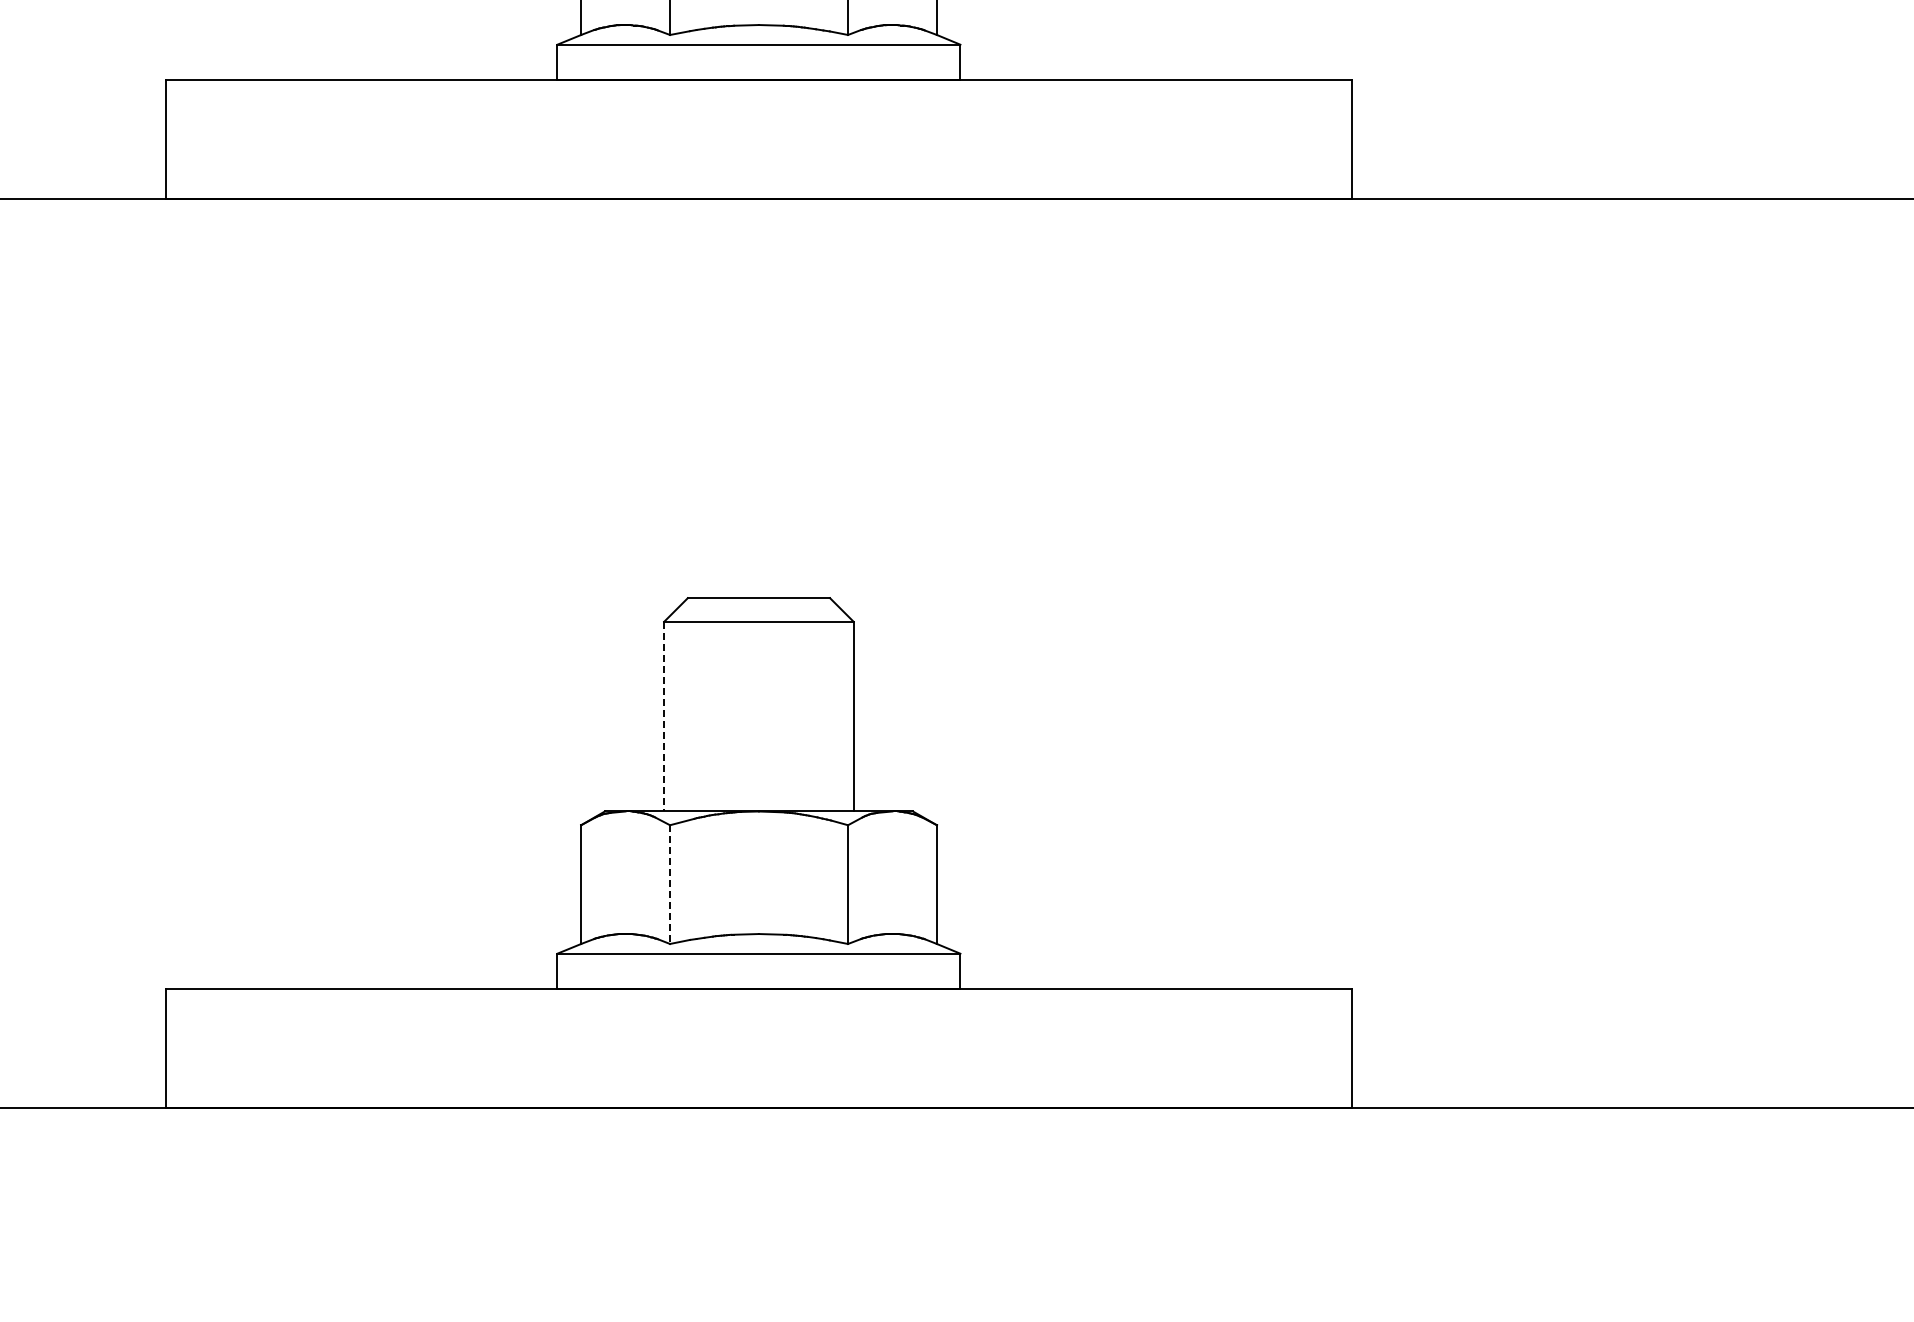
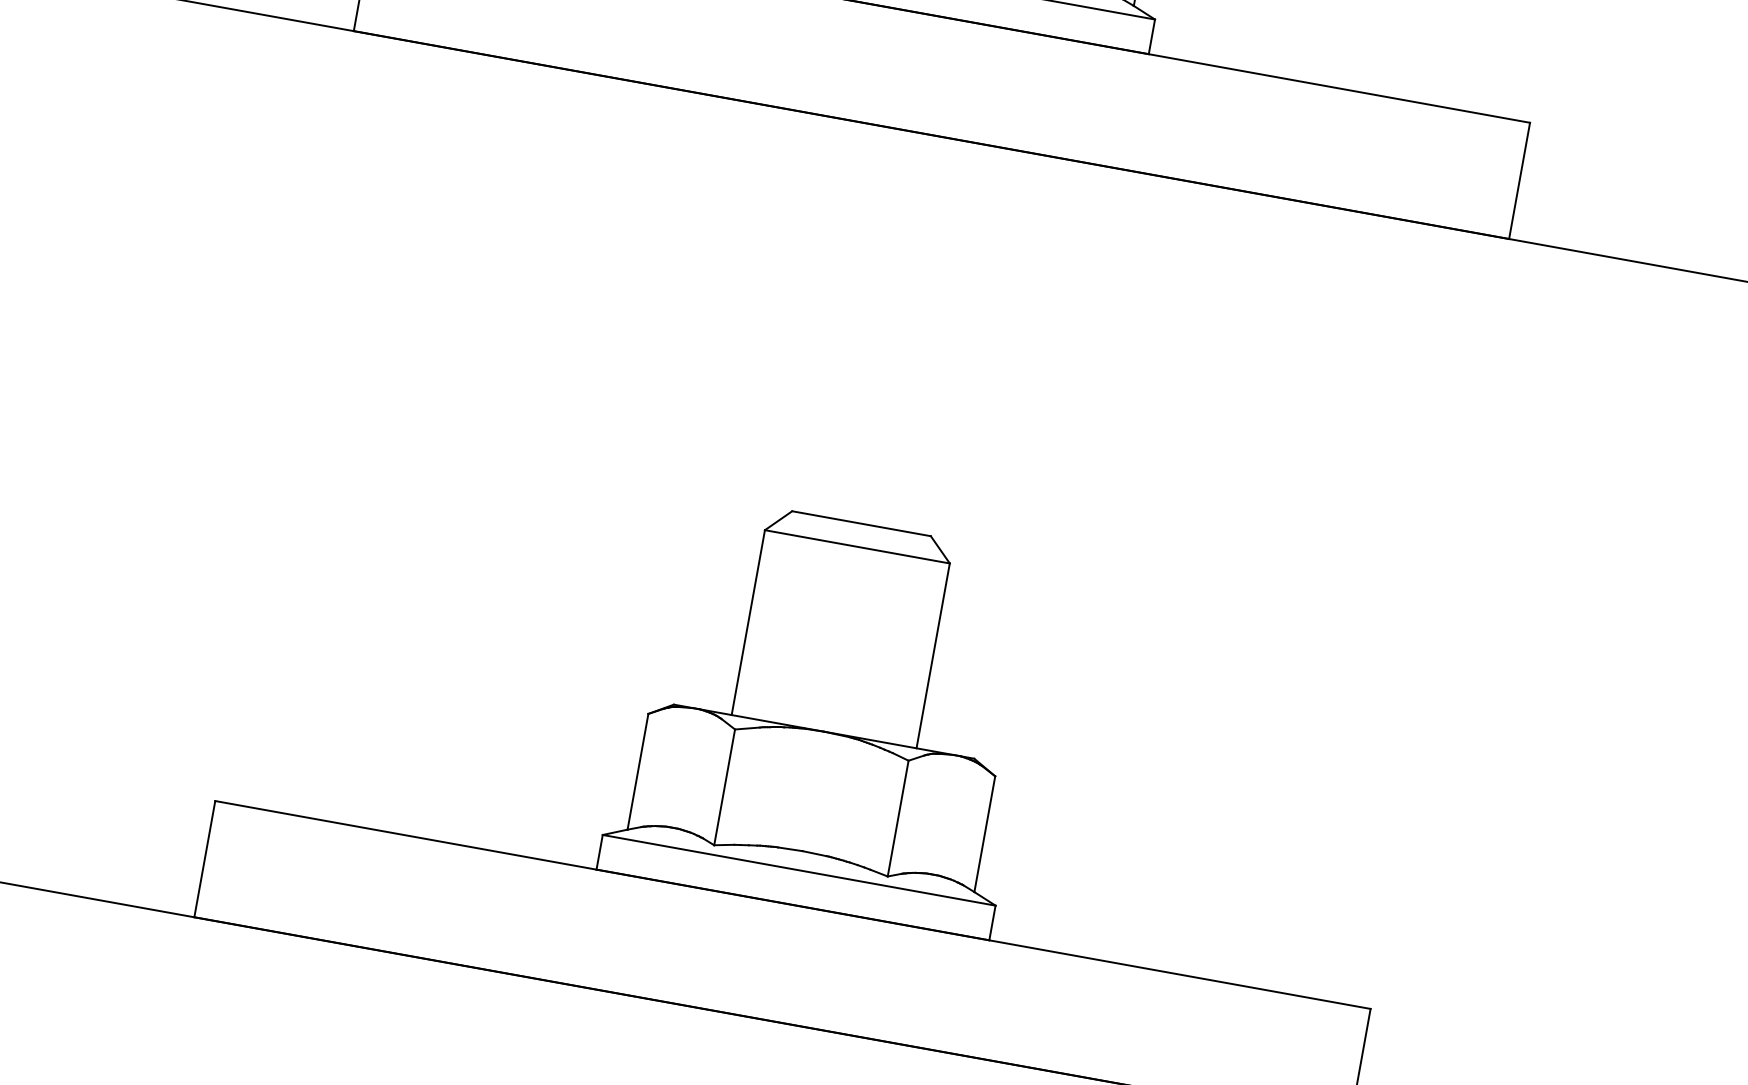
line: (664, 716) -> (748, 622), dashed -> solid
line: (670, 885) -> (724, 788), dashed -> solid

